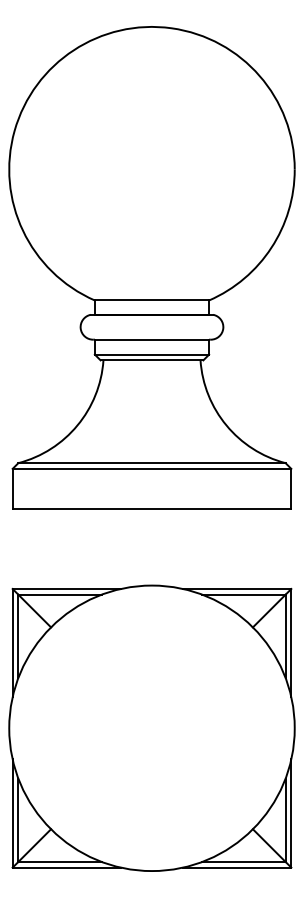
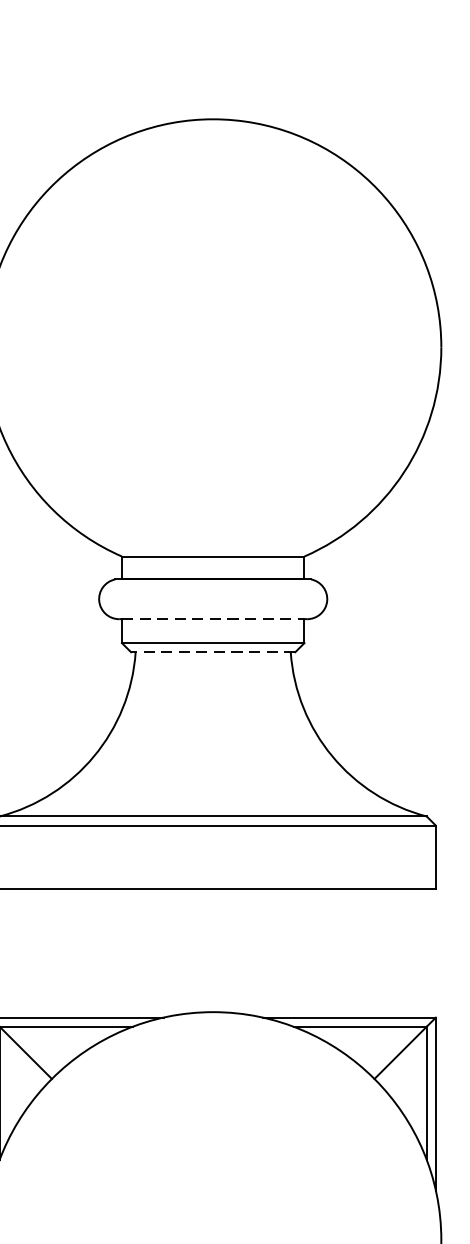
line: (152, 339) -> (214, 618), solid -> dashed
line: (151, 360) -> (212, 652), solid -> dashed

